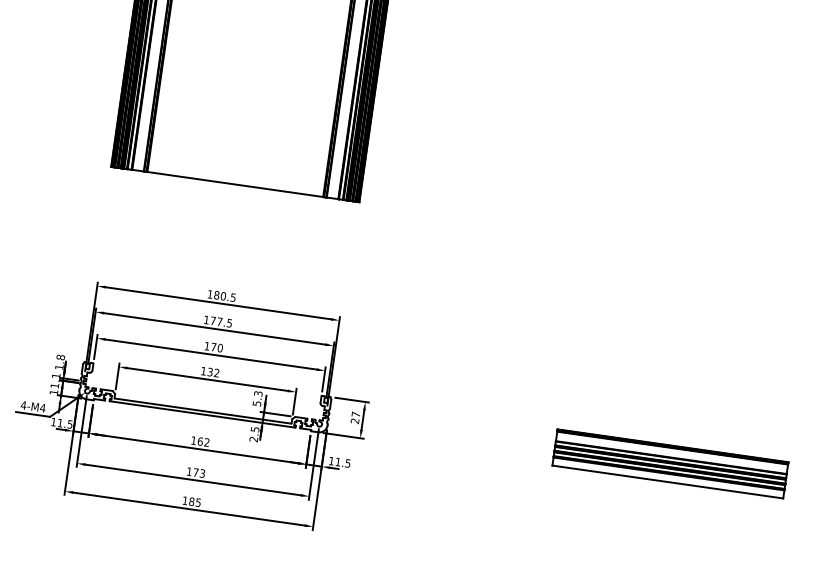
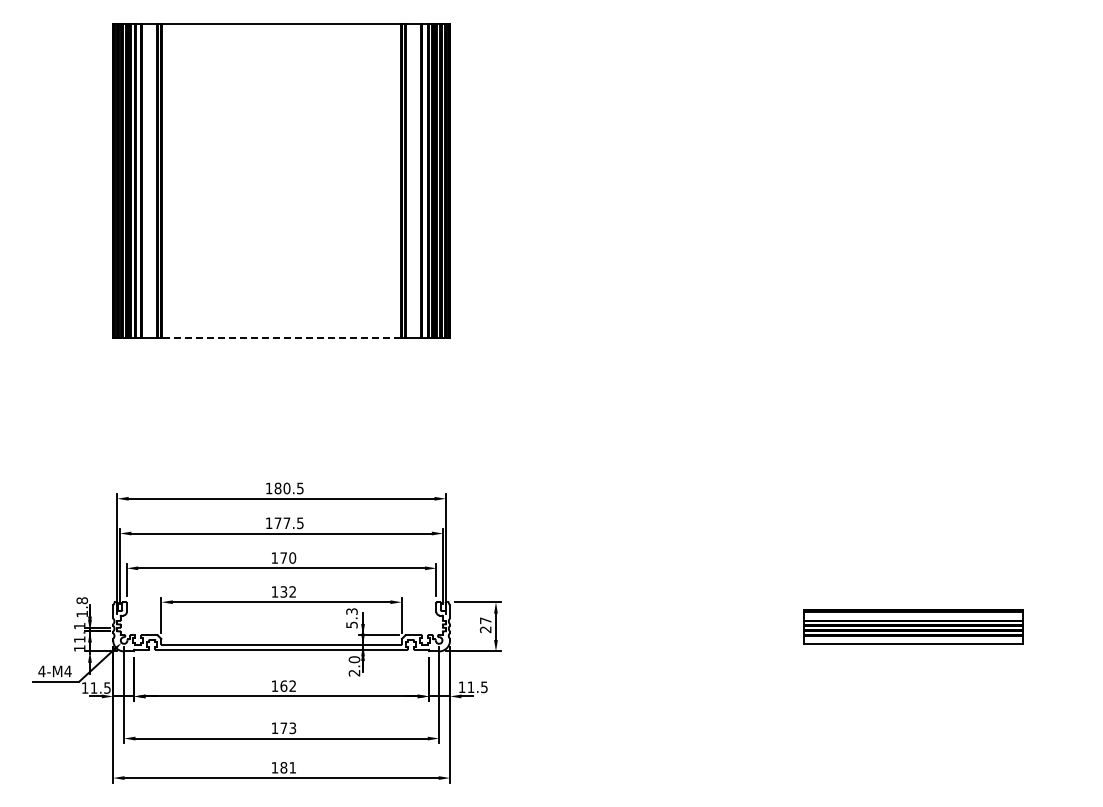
line: (235, 184) -> (281, 337), solid -> dashed
text: (255, 429) -> (354, 659), 2.5 -> 2.0
part: (670, 463) -> (913, 626), size x0.7
text: (198, 502) -> (292, 767), 185 -> 181

